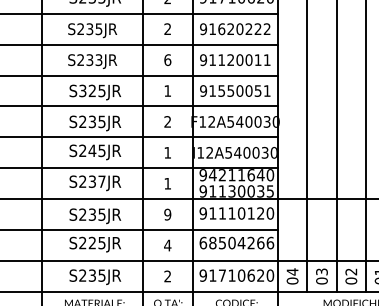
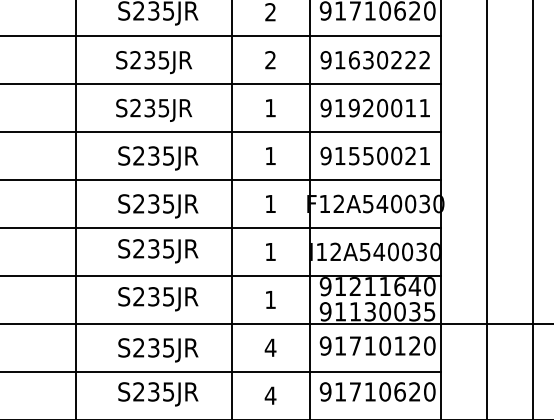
text: (230, 29) -> (367, 60), 91620222 -> 91630222
text: (99, 59) -> (164, 107), S233JR -> S235JR
text: (167, 59) -> (270, 107), 6 -> 1
text: (221, 60) -> (353, 108), 91120011 -> 91920011
text: (257, 90) -> (409, 155), 91550051 -> 91550021
text: (87, 91) -> (146, 156), S325JR -> S235JR
text: (167, 121) -> (270, 203), 2 -> 1
text: (92, 150) -> (153, 248), S245JR -> S235JR
text: (212, 175) -> (339, 287), 94211640 -> 91211640
text: (101, 181) -> (167, 296), S237JR -> S235JR
text: (222, 213) -> (355, 346), 91110120 -> 91710120
text: (167, 214) -> (270, 347), 9 -> 4
text: (236, 242) -> (377, 390), 68504266 -> 91710620
text: (91, 243) -> (152, 392), S225JR -> S235JR

